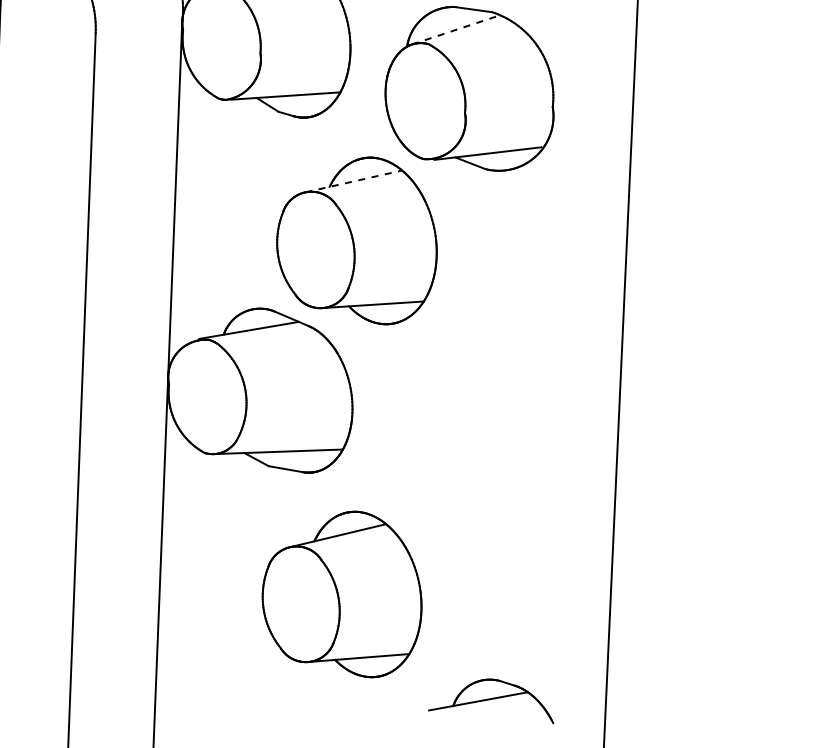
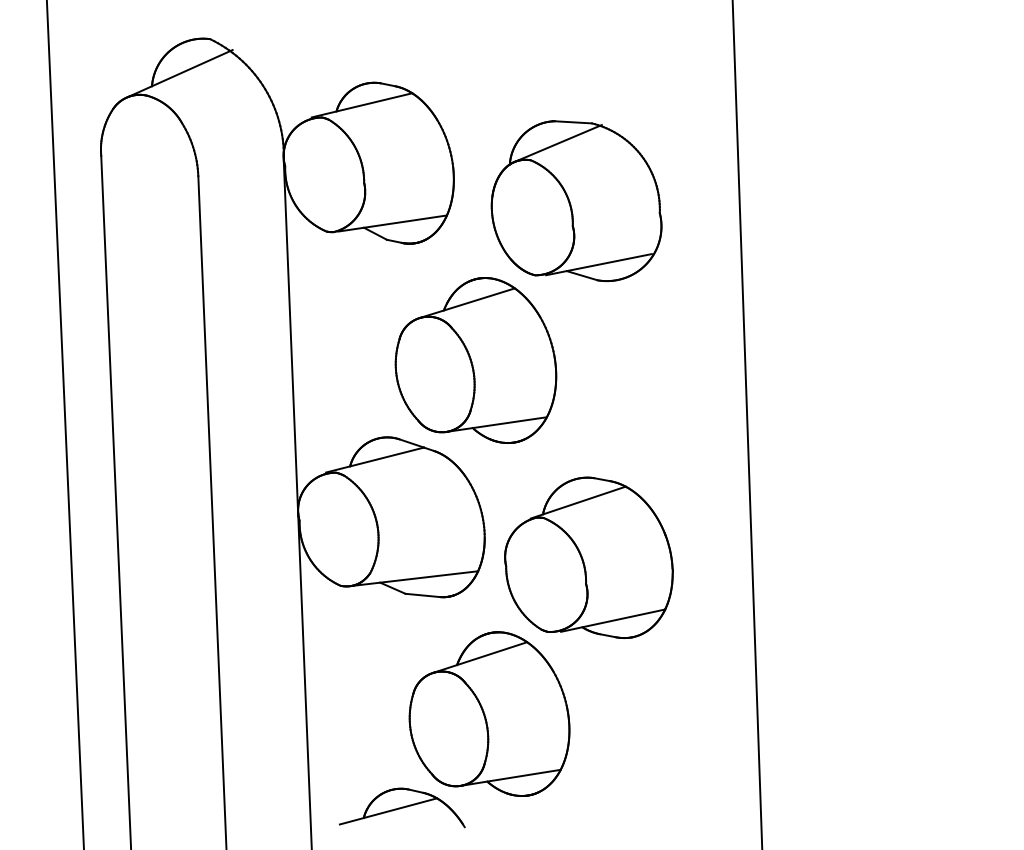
line: (457, 29) -> (558, 143), dashed -> solid
line: (353, 181) -> (467, 303), dashed -> solid
part: (454, 444) -> (588, 557), added
part: (492, 698) -> (402, 807), moved

